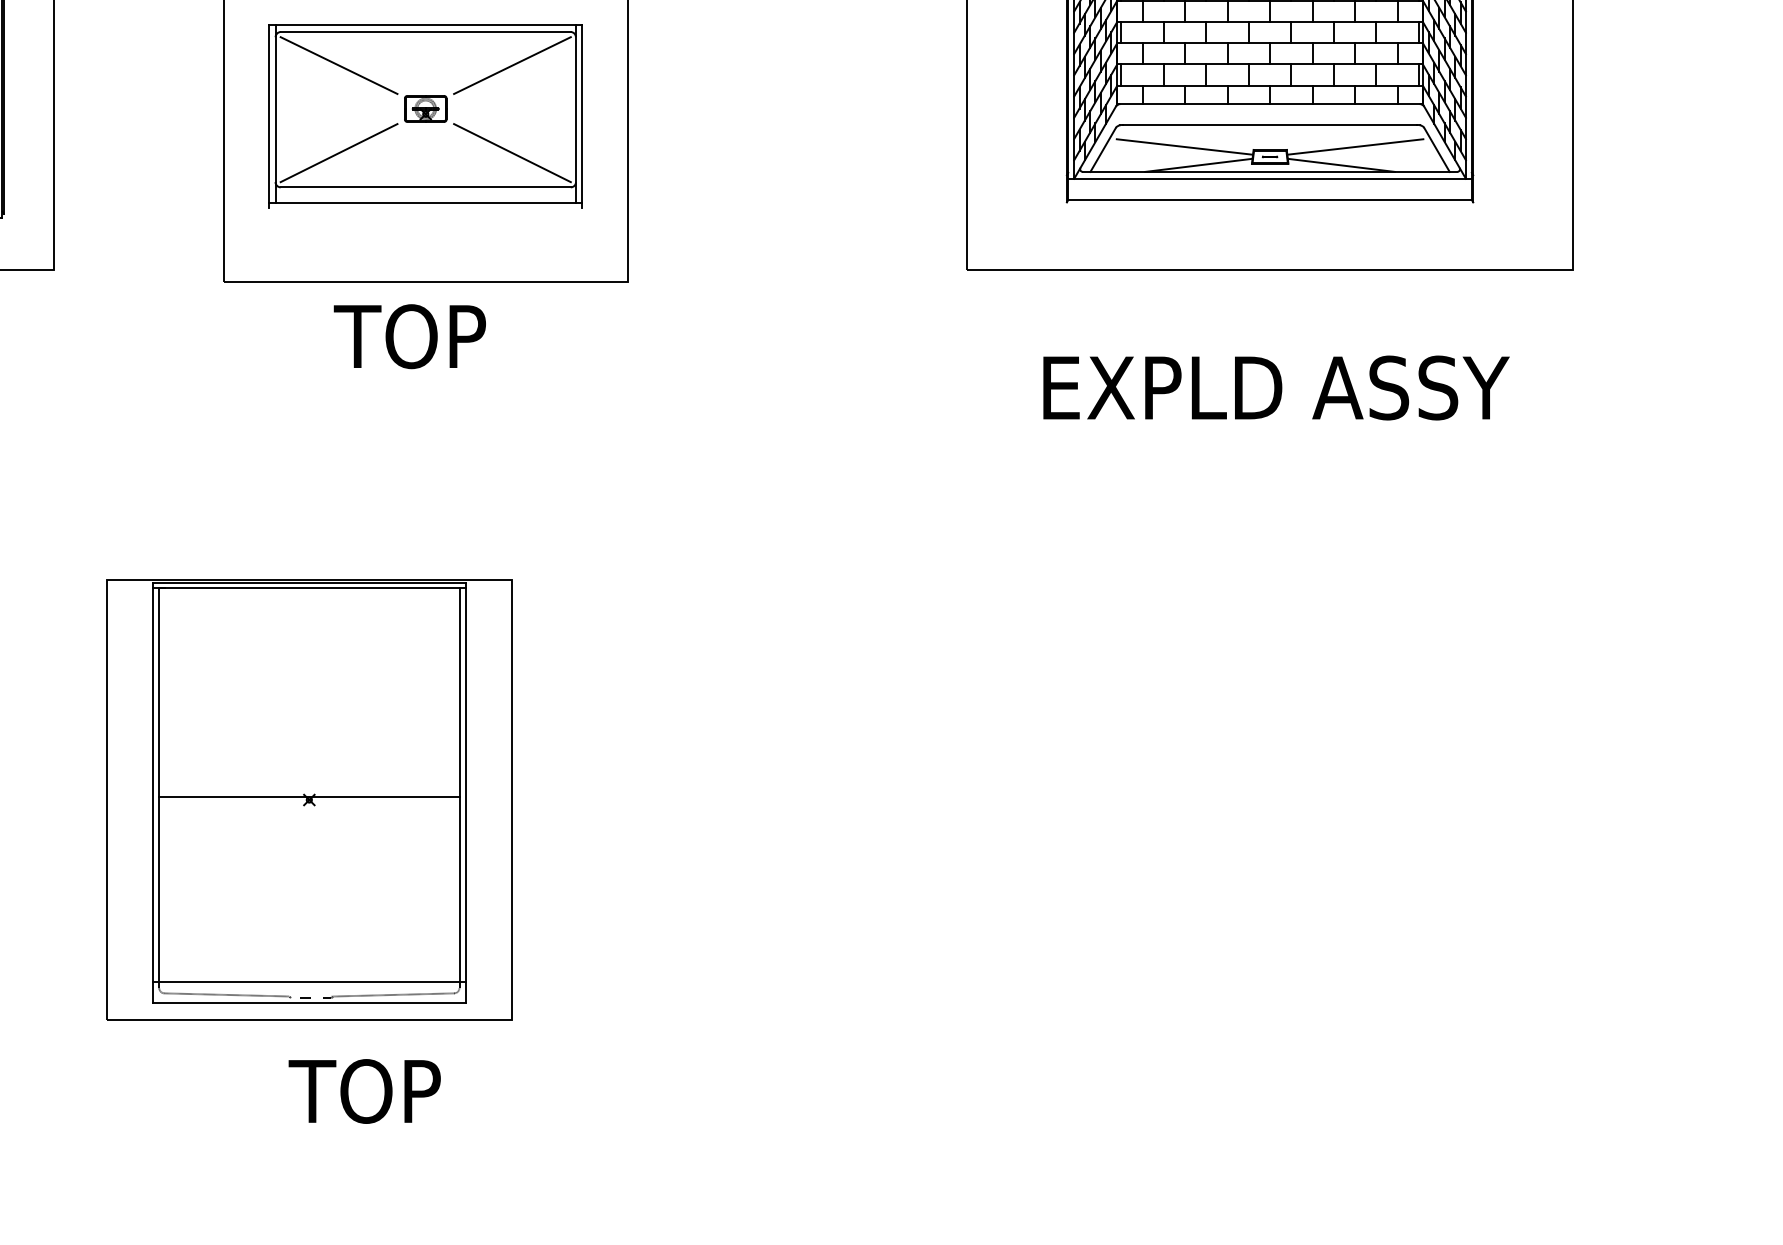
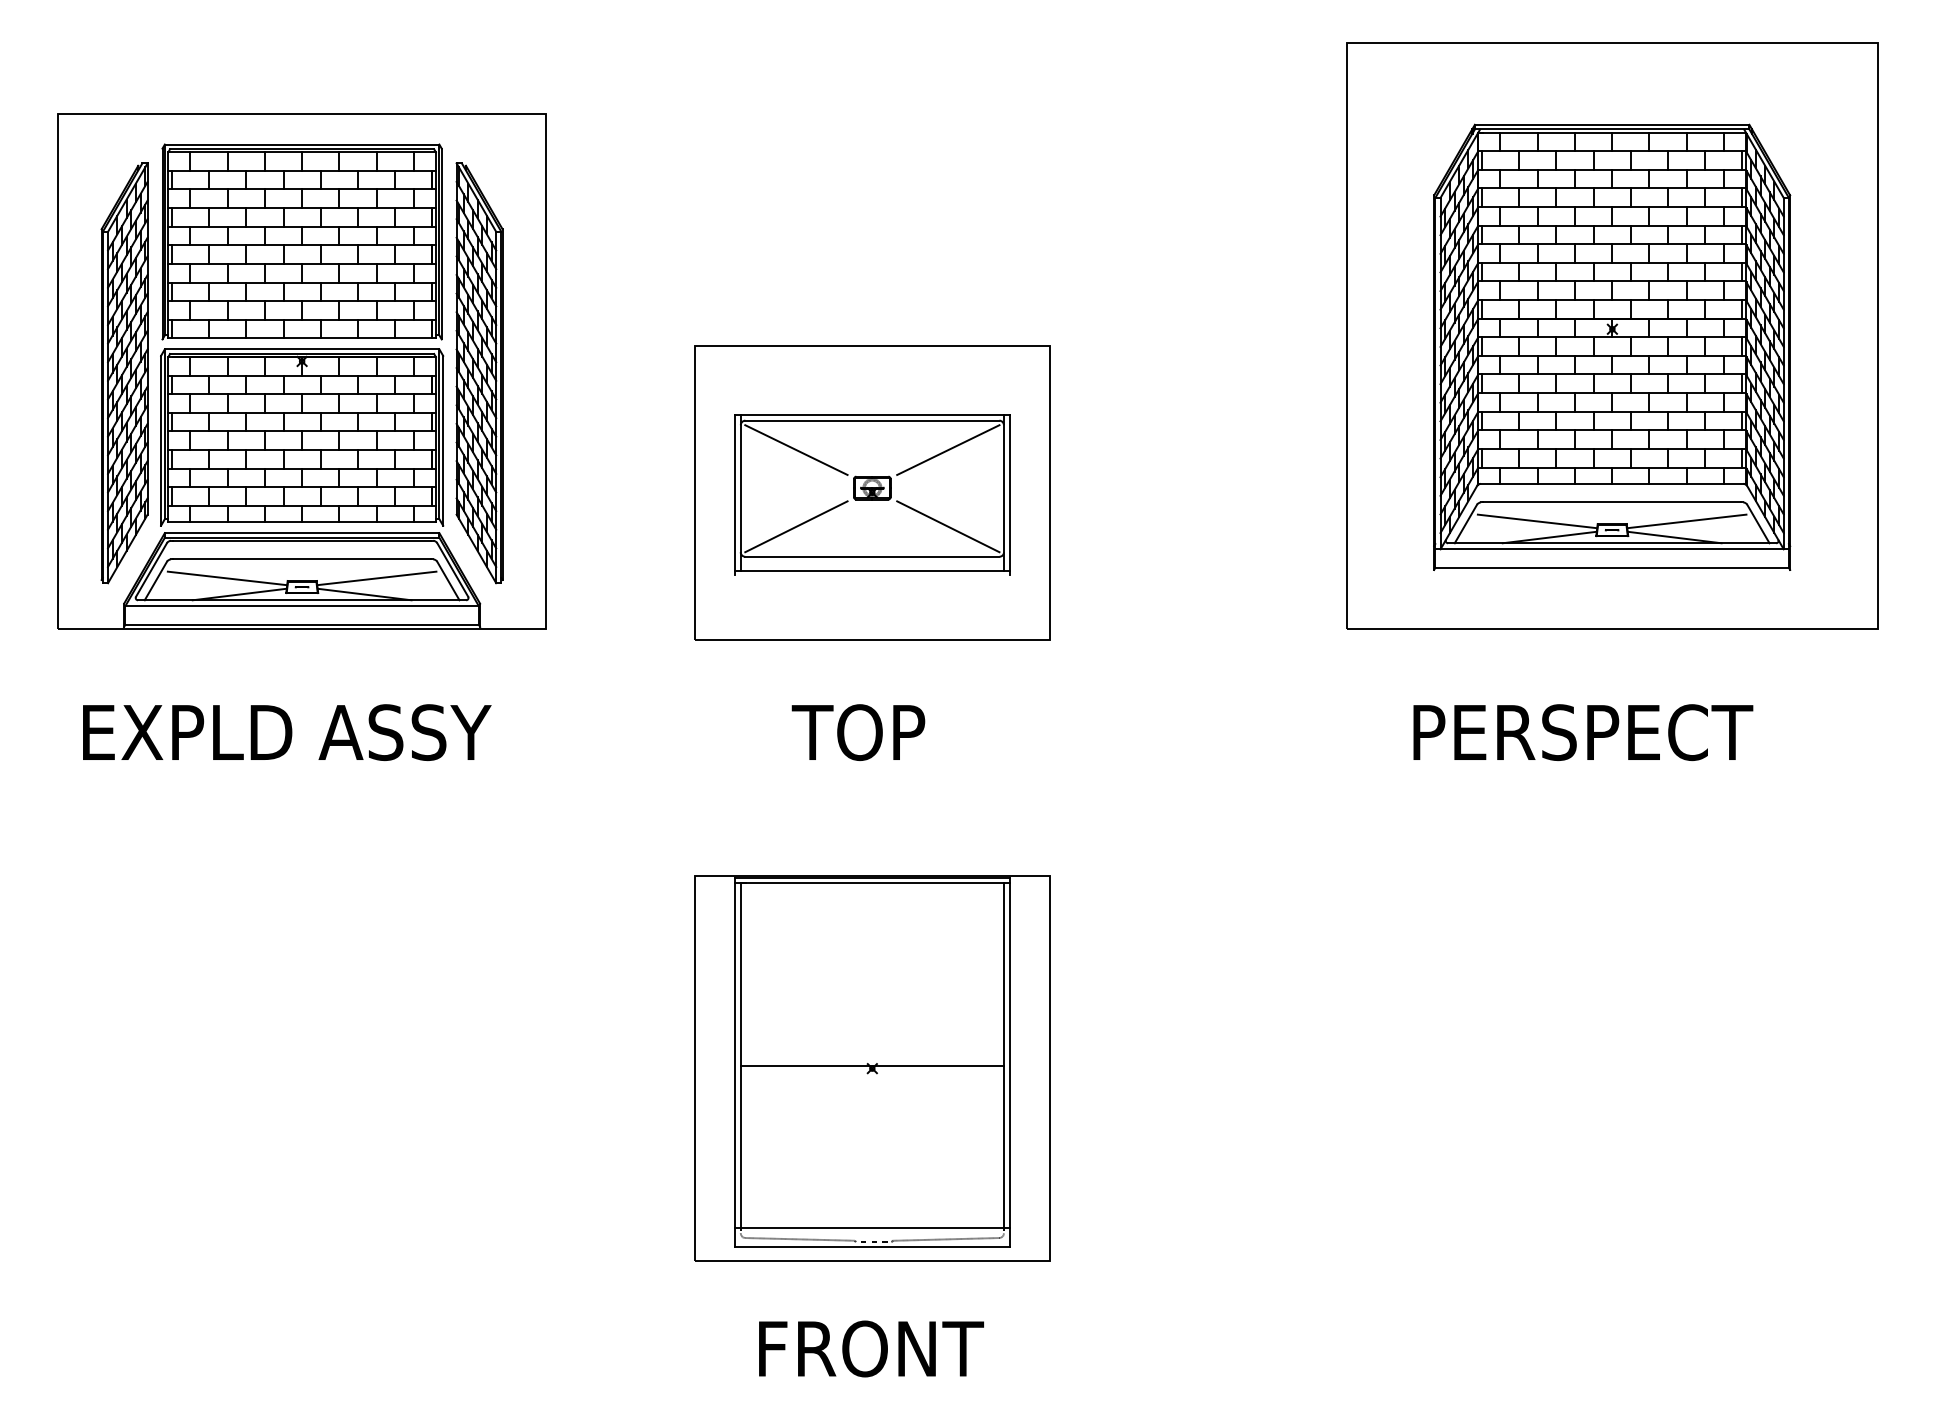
text: (409, 336) -> (858, 732), moved
text: (1280, 387) -> (1621, 732), EXPLD ASSY -> PERSPECT
part: (309, 799) -> (872, 1068), moved
text: (421, 1090) -> (868, 1348), TOP -> FRONT

